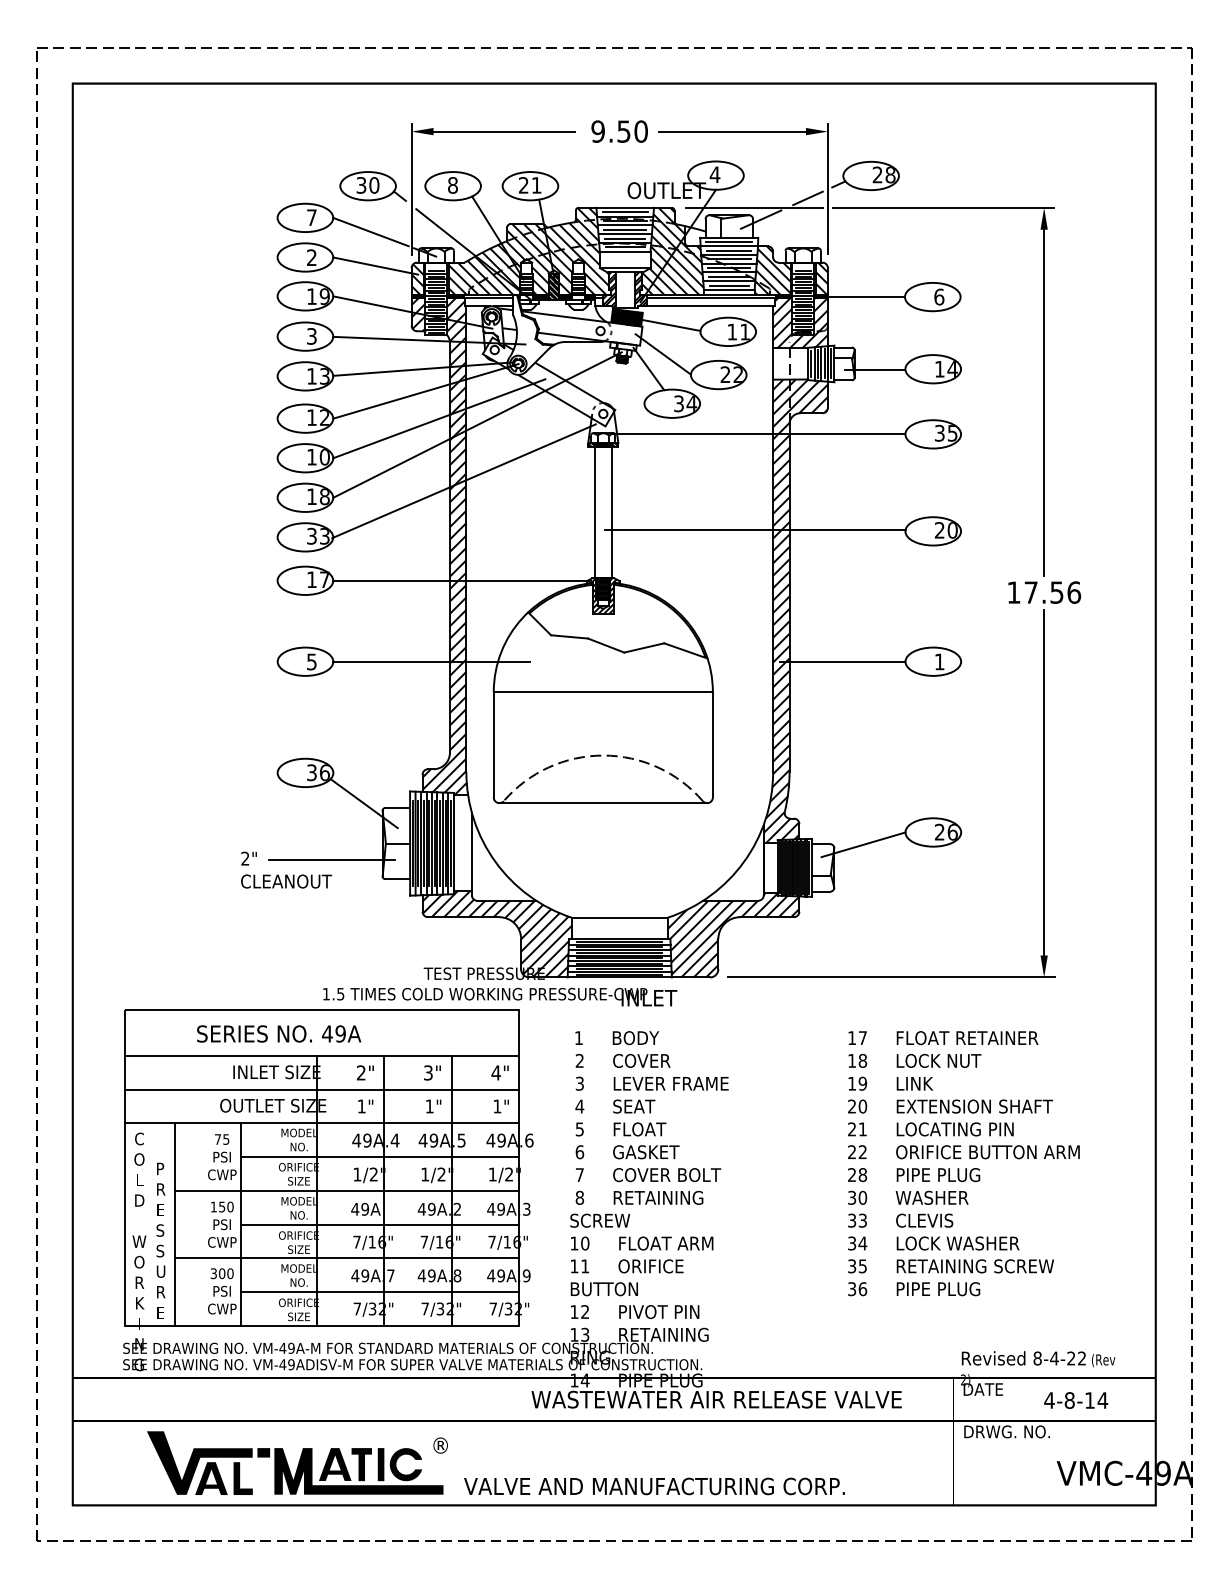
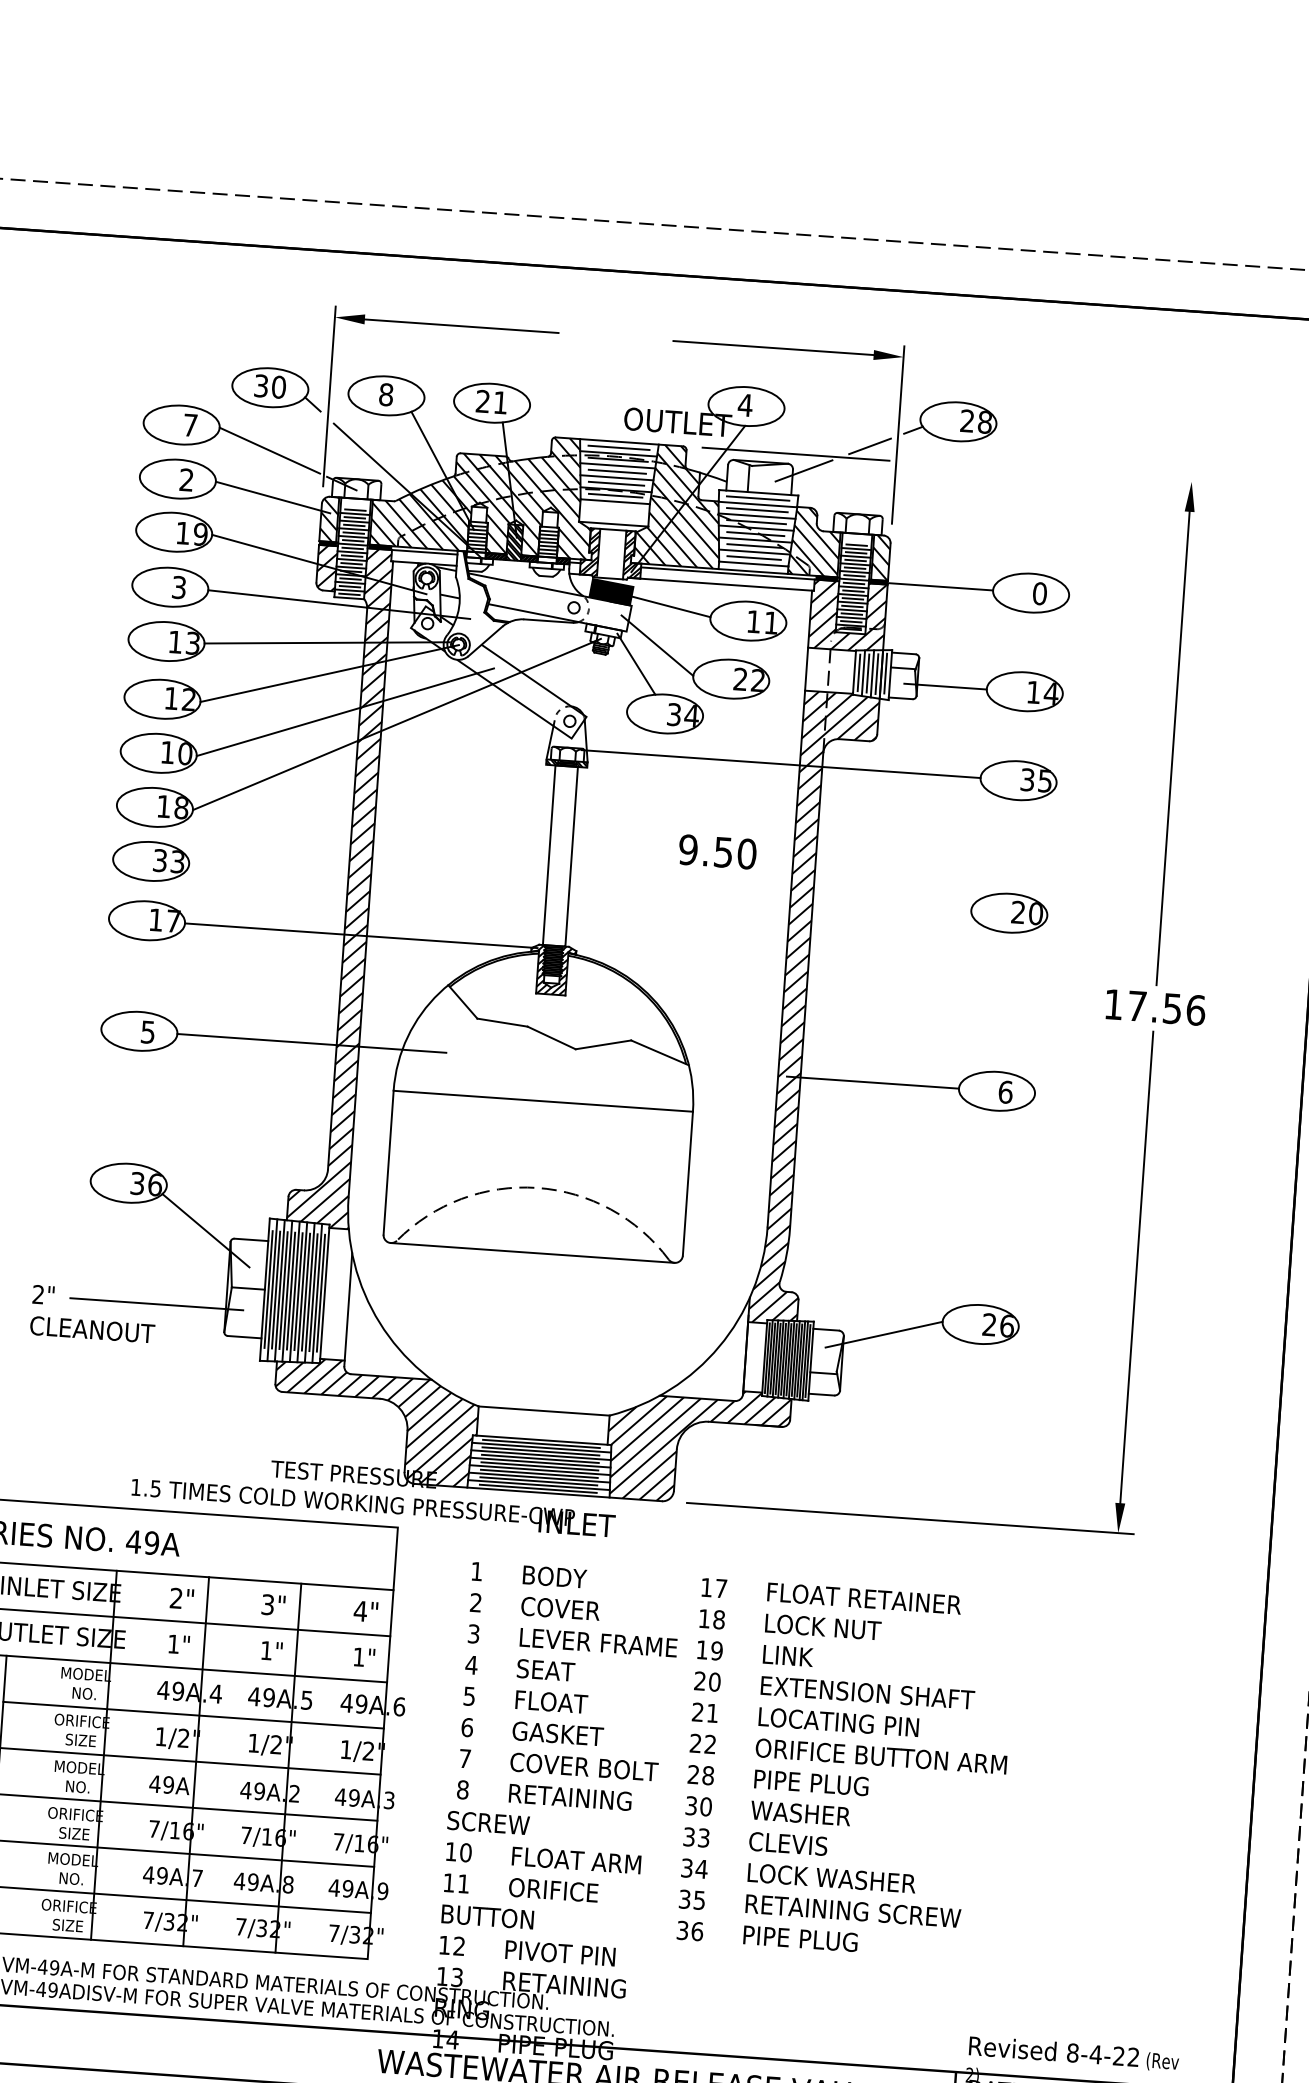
text: (619, 131) -> (717, 851), moved
line: (943, 207) -> (1054, 471), removed
text: (939, 296) -> (1040, 592), 6 -> 0
line: (463, 481) -> (372, 800), removed
line: (754, 530) -> (765, 894), removed
text: (939, 661) -> (1005, 1091), 1 -> 6
text: (963, 1163) -> (846, 1769), moved

